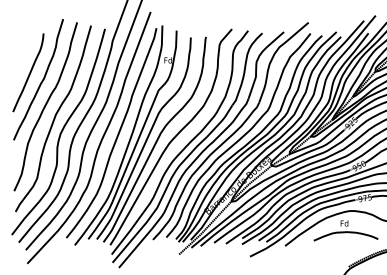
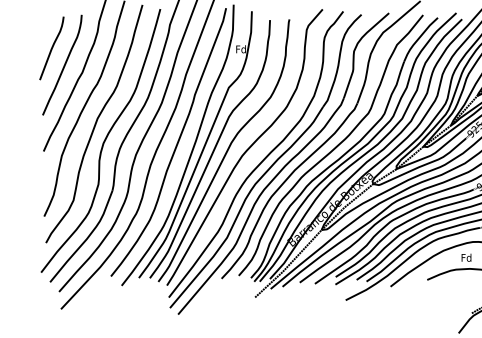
curve: (20, 59) -> (52, 48), added

